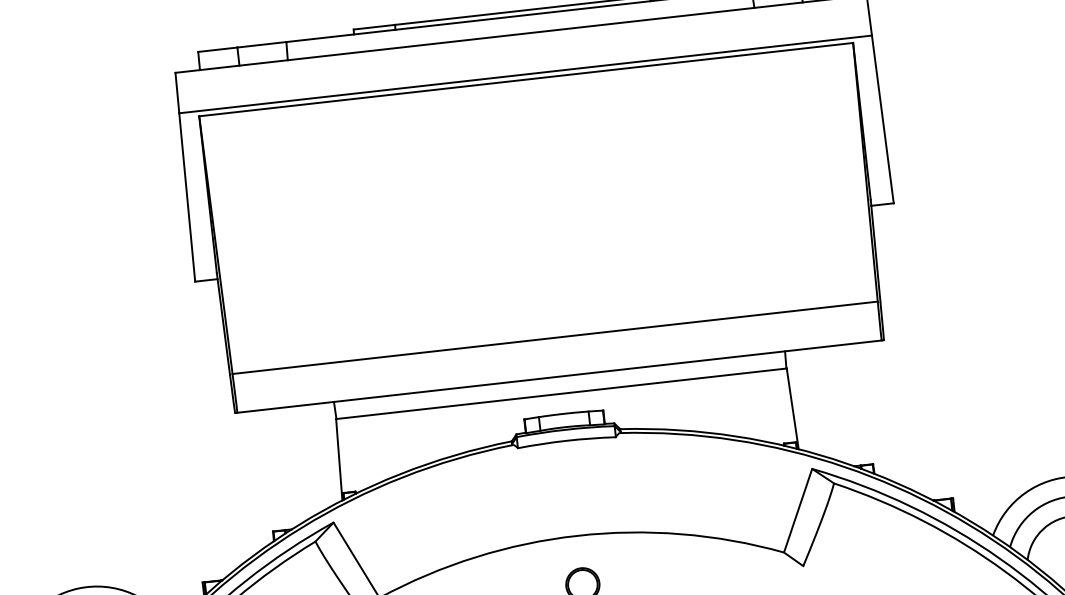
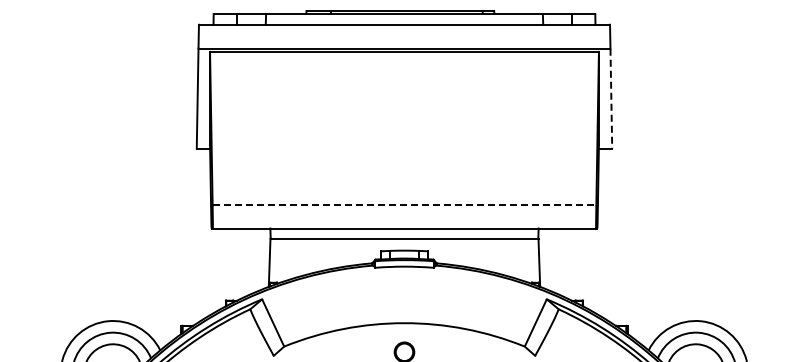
line: (883, 119) -> (611, 98), solid -> dashed
line: (555, 337) -> (404, 205), solid -> dashed

